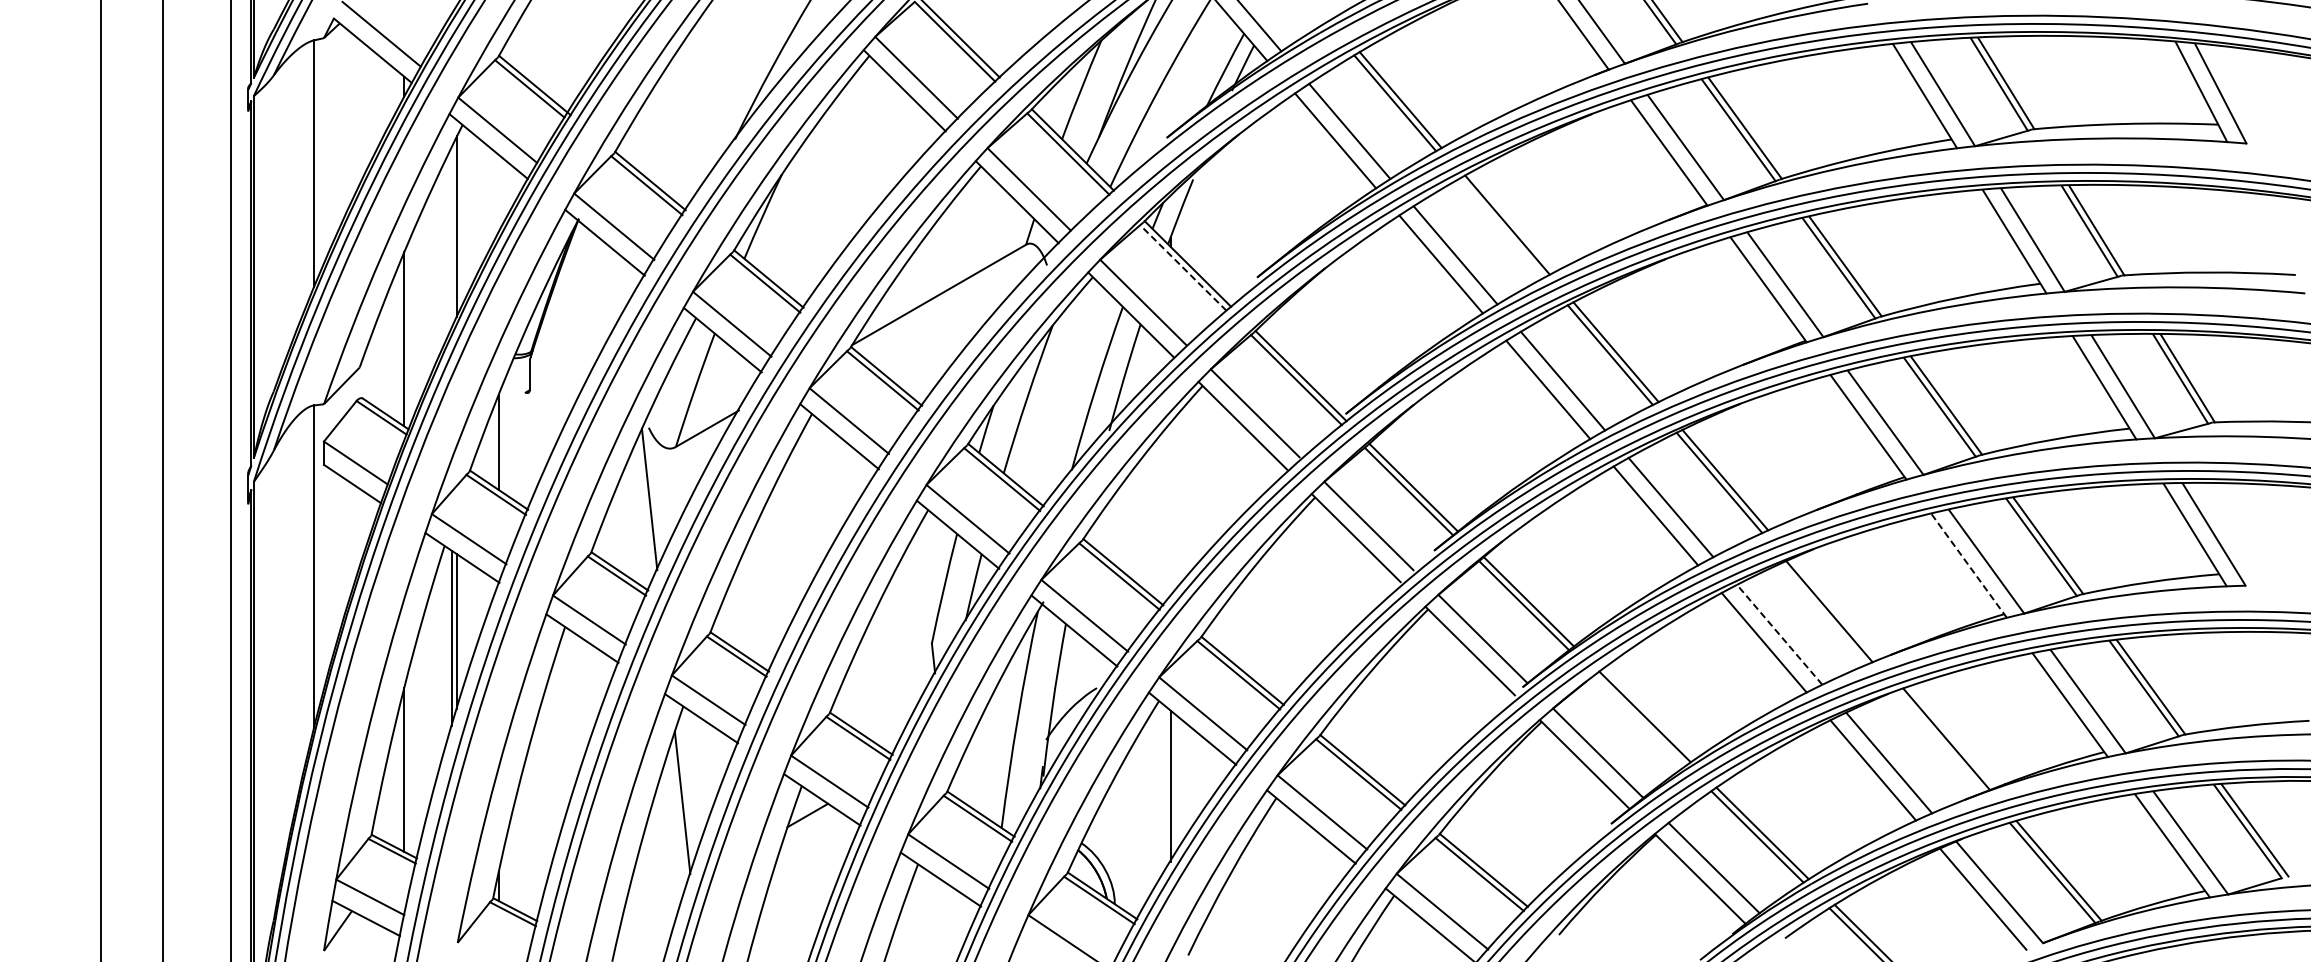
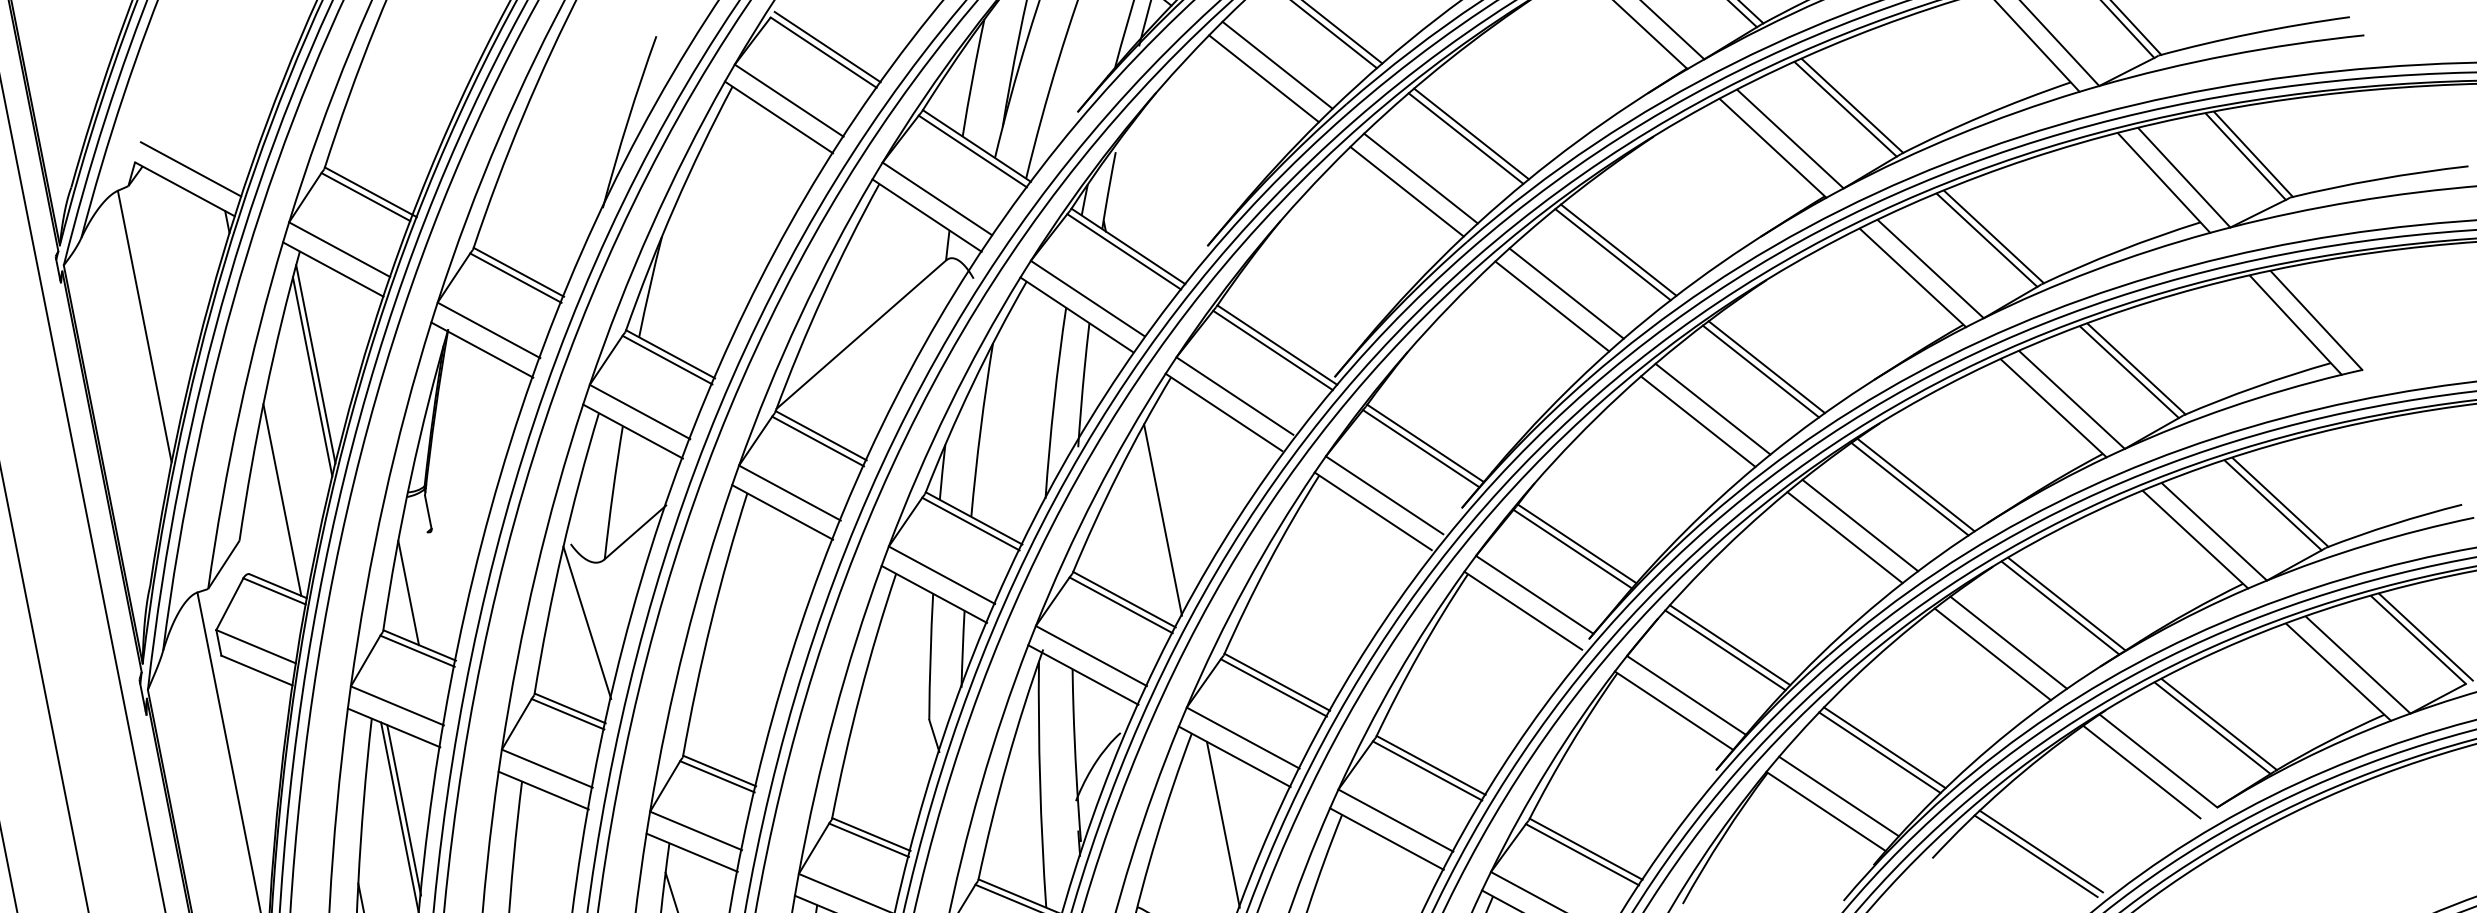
line: (1501, 227) -> (1465, 137), added
line: (452, 236) -> (313, 376), added
line: (1183, 268) -> (1124, 252), dashed -> solid
line: (1170, 509) -> (1162, 520), added
line: (1968, 565) -> (2053, 408), dashed -> solid
line: (1835, 608) -> (1916, 484), added
line: (1779, 634) -> (1860, 525), dashed -> solid
line: (1639, 720) -> (1724, 650), added
line: (1939, 741) -> (2059, 608), added

